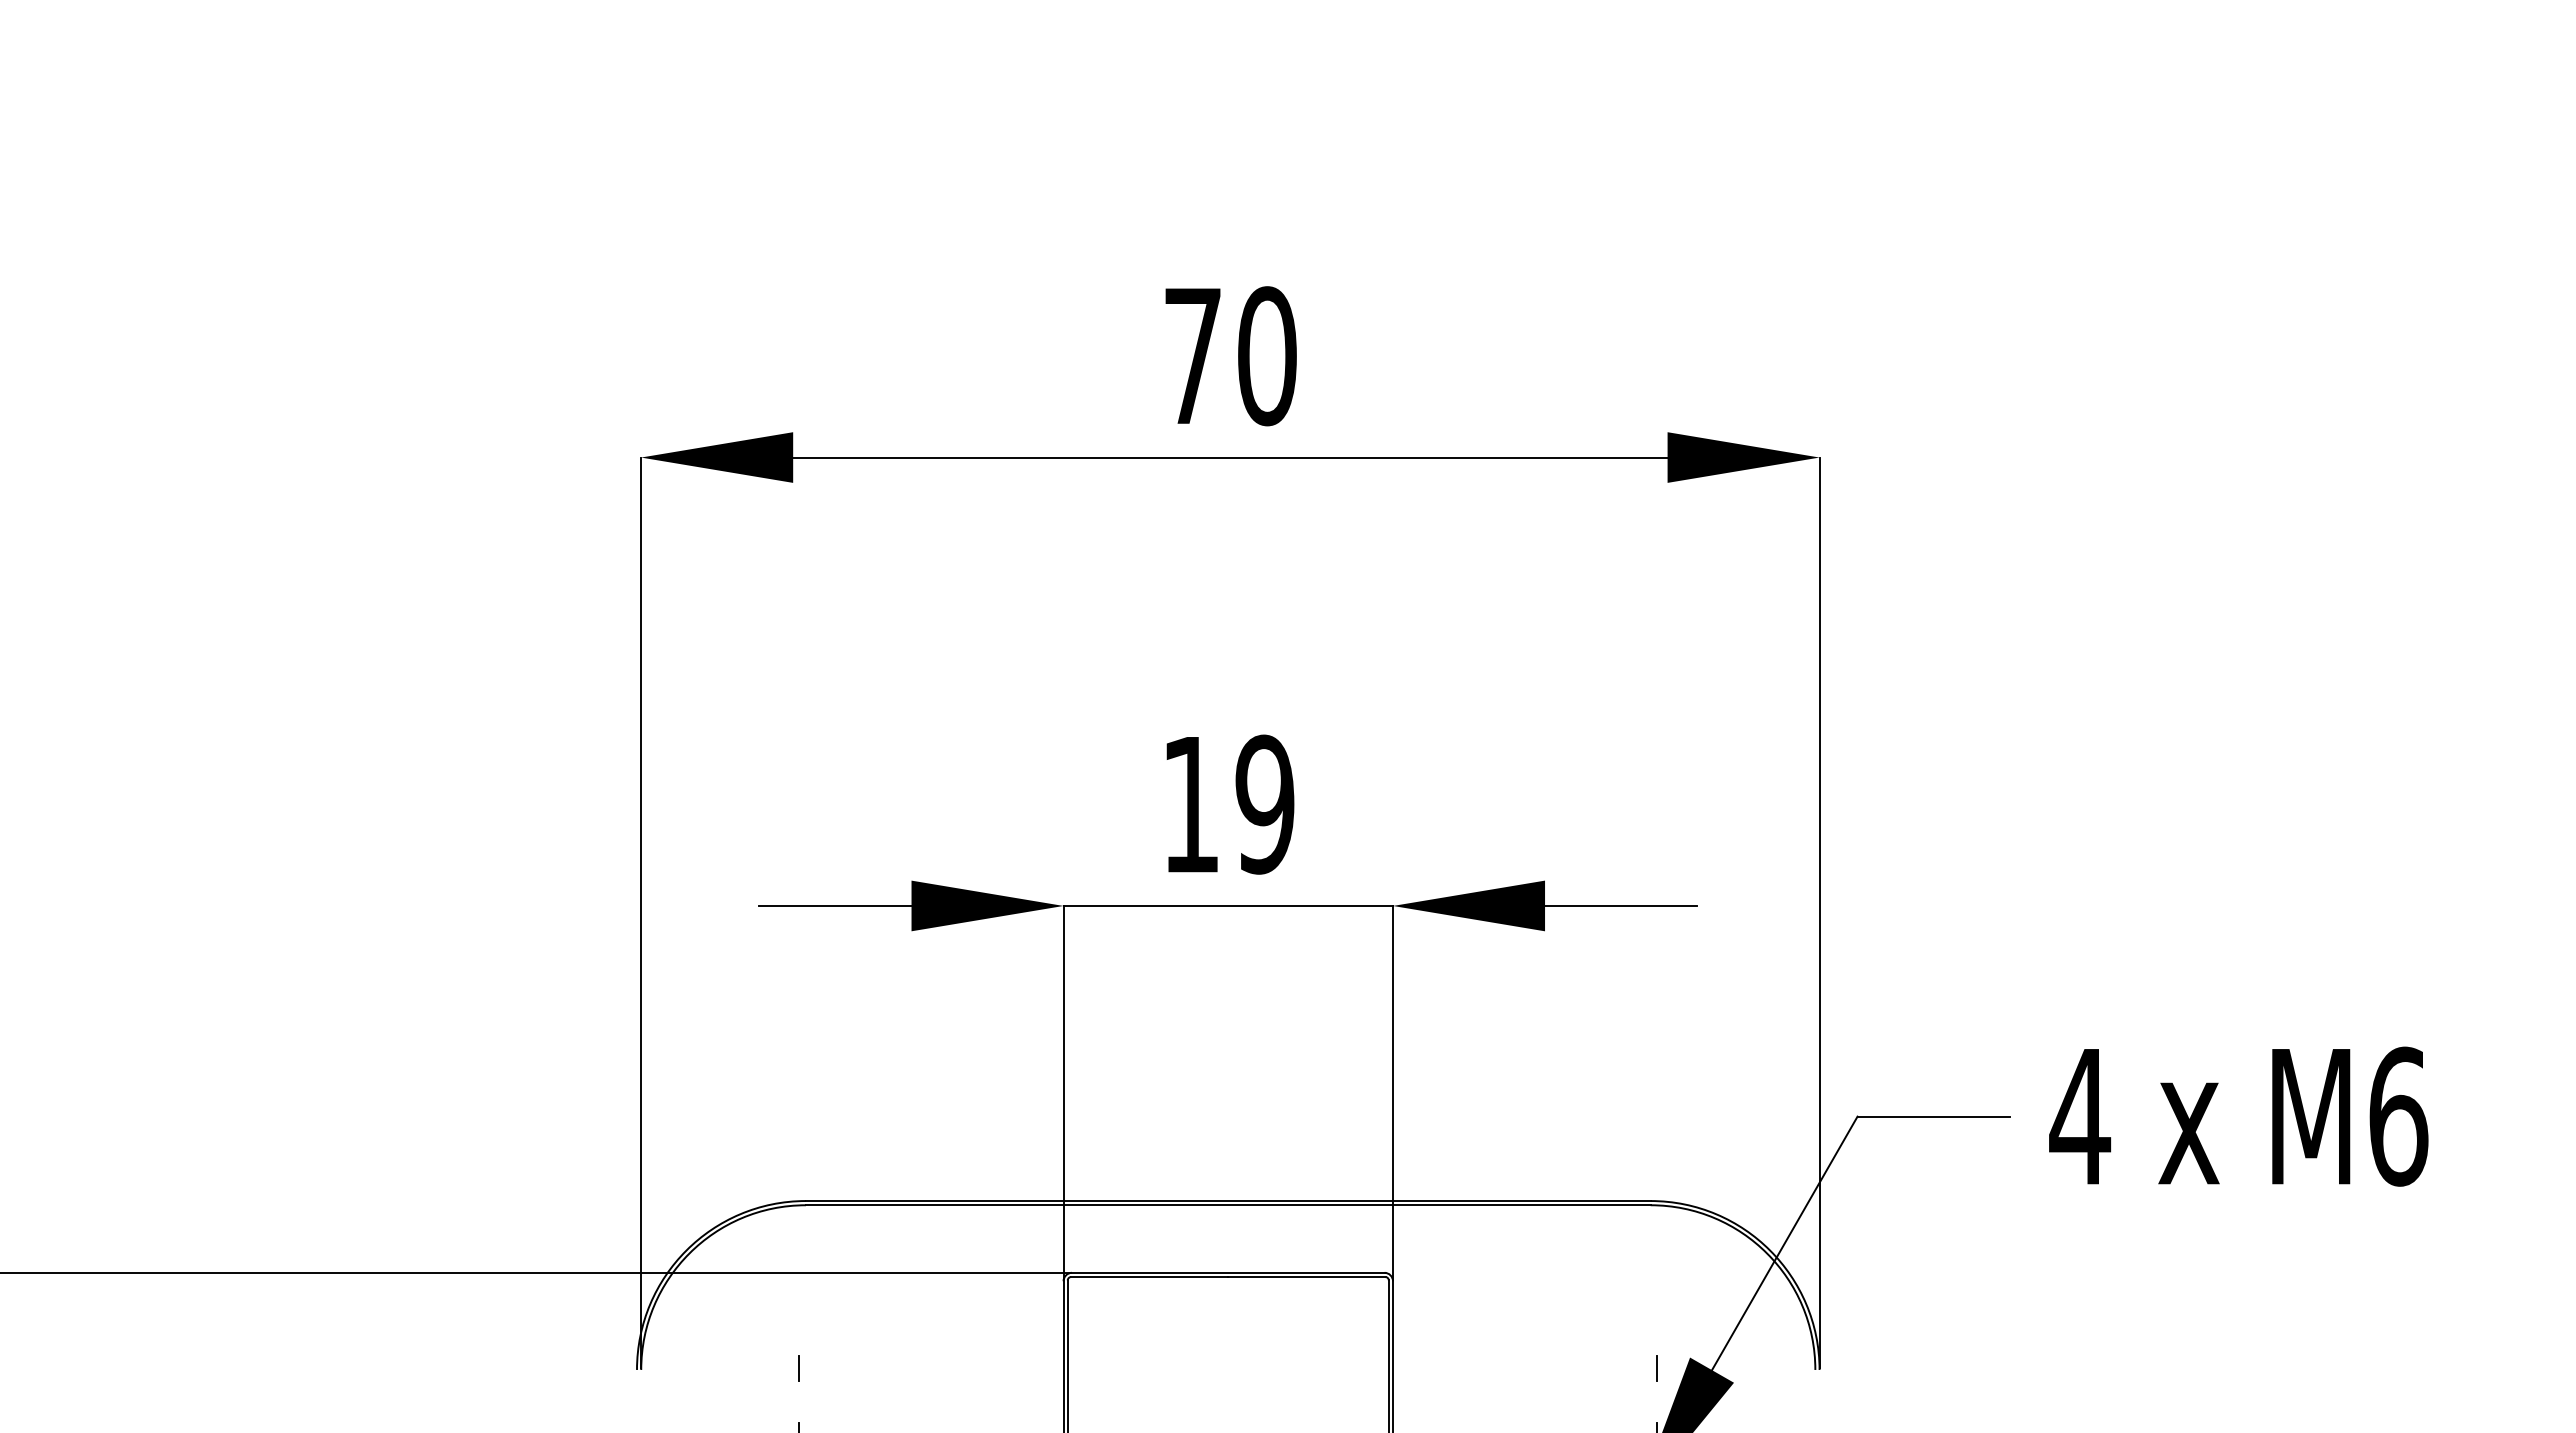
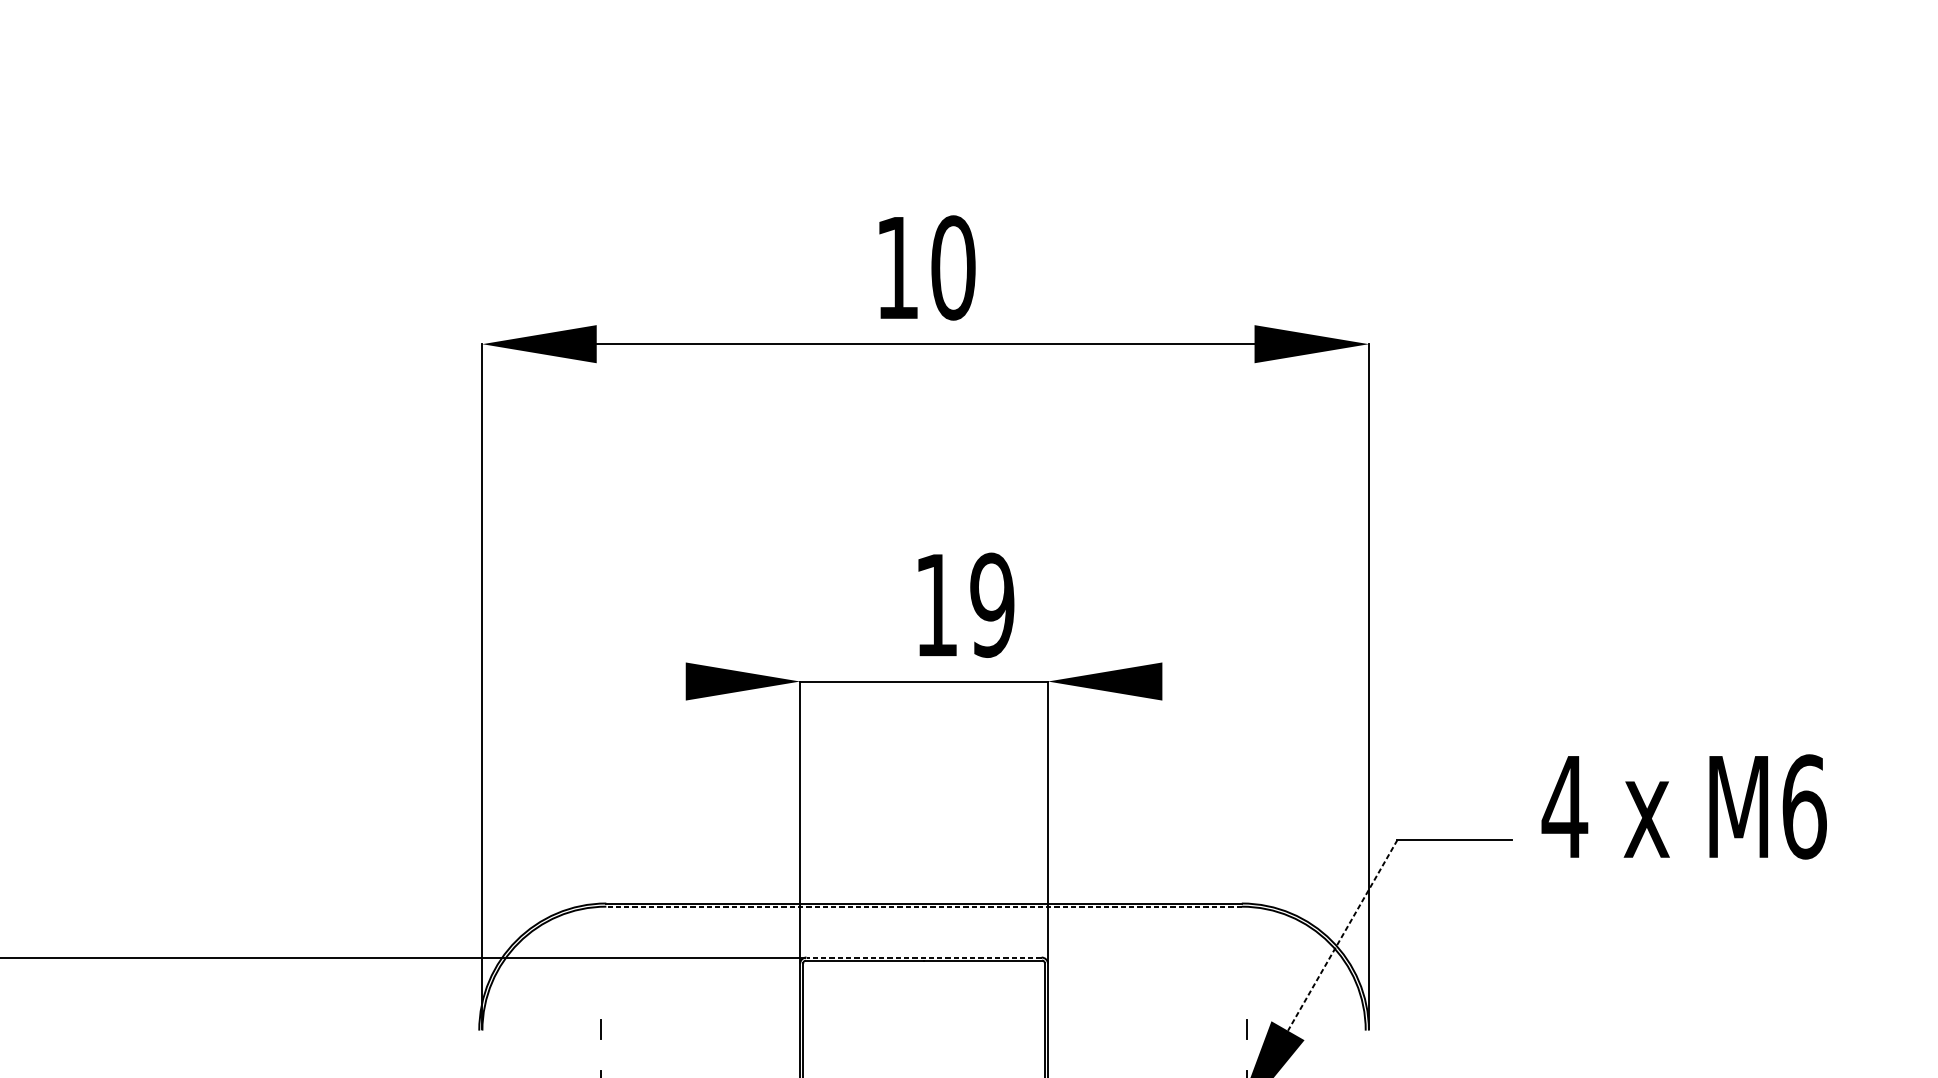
text: (1192, 355) -> (897, 267), 70 -> 10
text: (1230, 804) -> (966, 605), moved
line: (835, 905) -> (628, 681), removed
line: (1621, 905) -> (1219, 681), removed
text: (2238, 1116) -> (1684, 806), moved
line: (1227, 1205) -> (923, 906), solid -> dashed
line: (1784, 1243) -> (1342, 935), solid -> dashed
line: (1227, 1272) -> (923, 957), solid -> dashed

